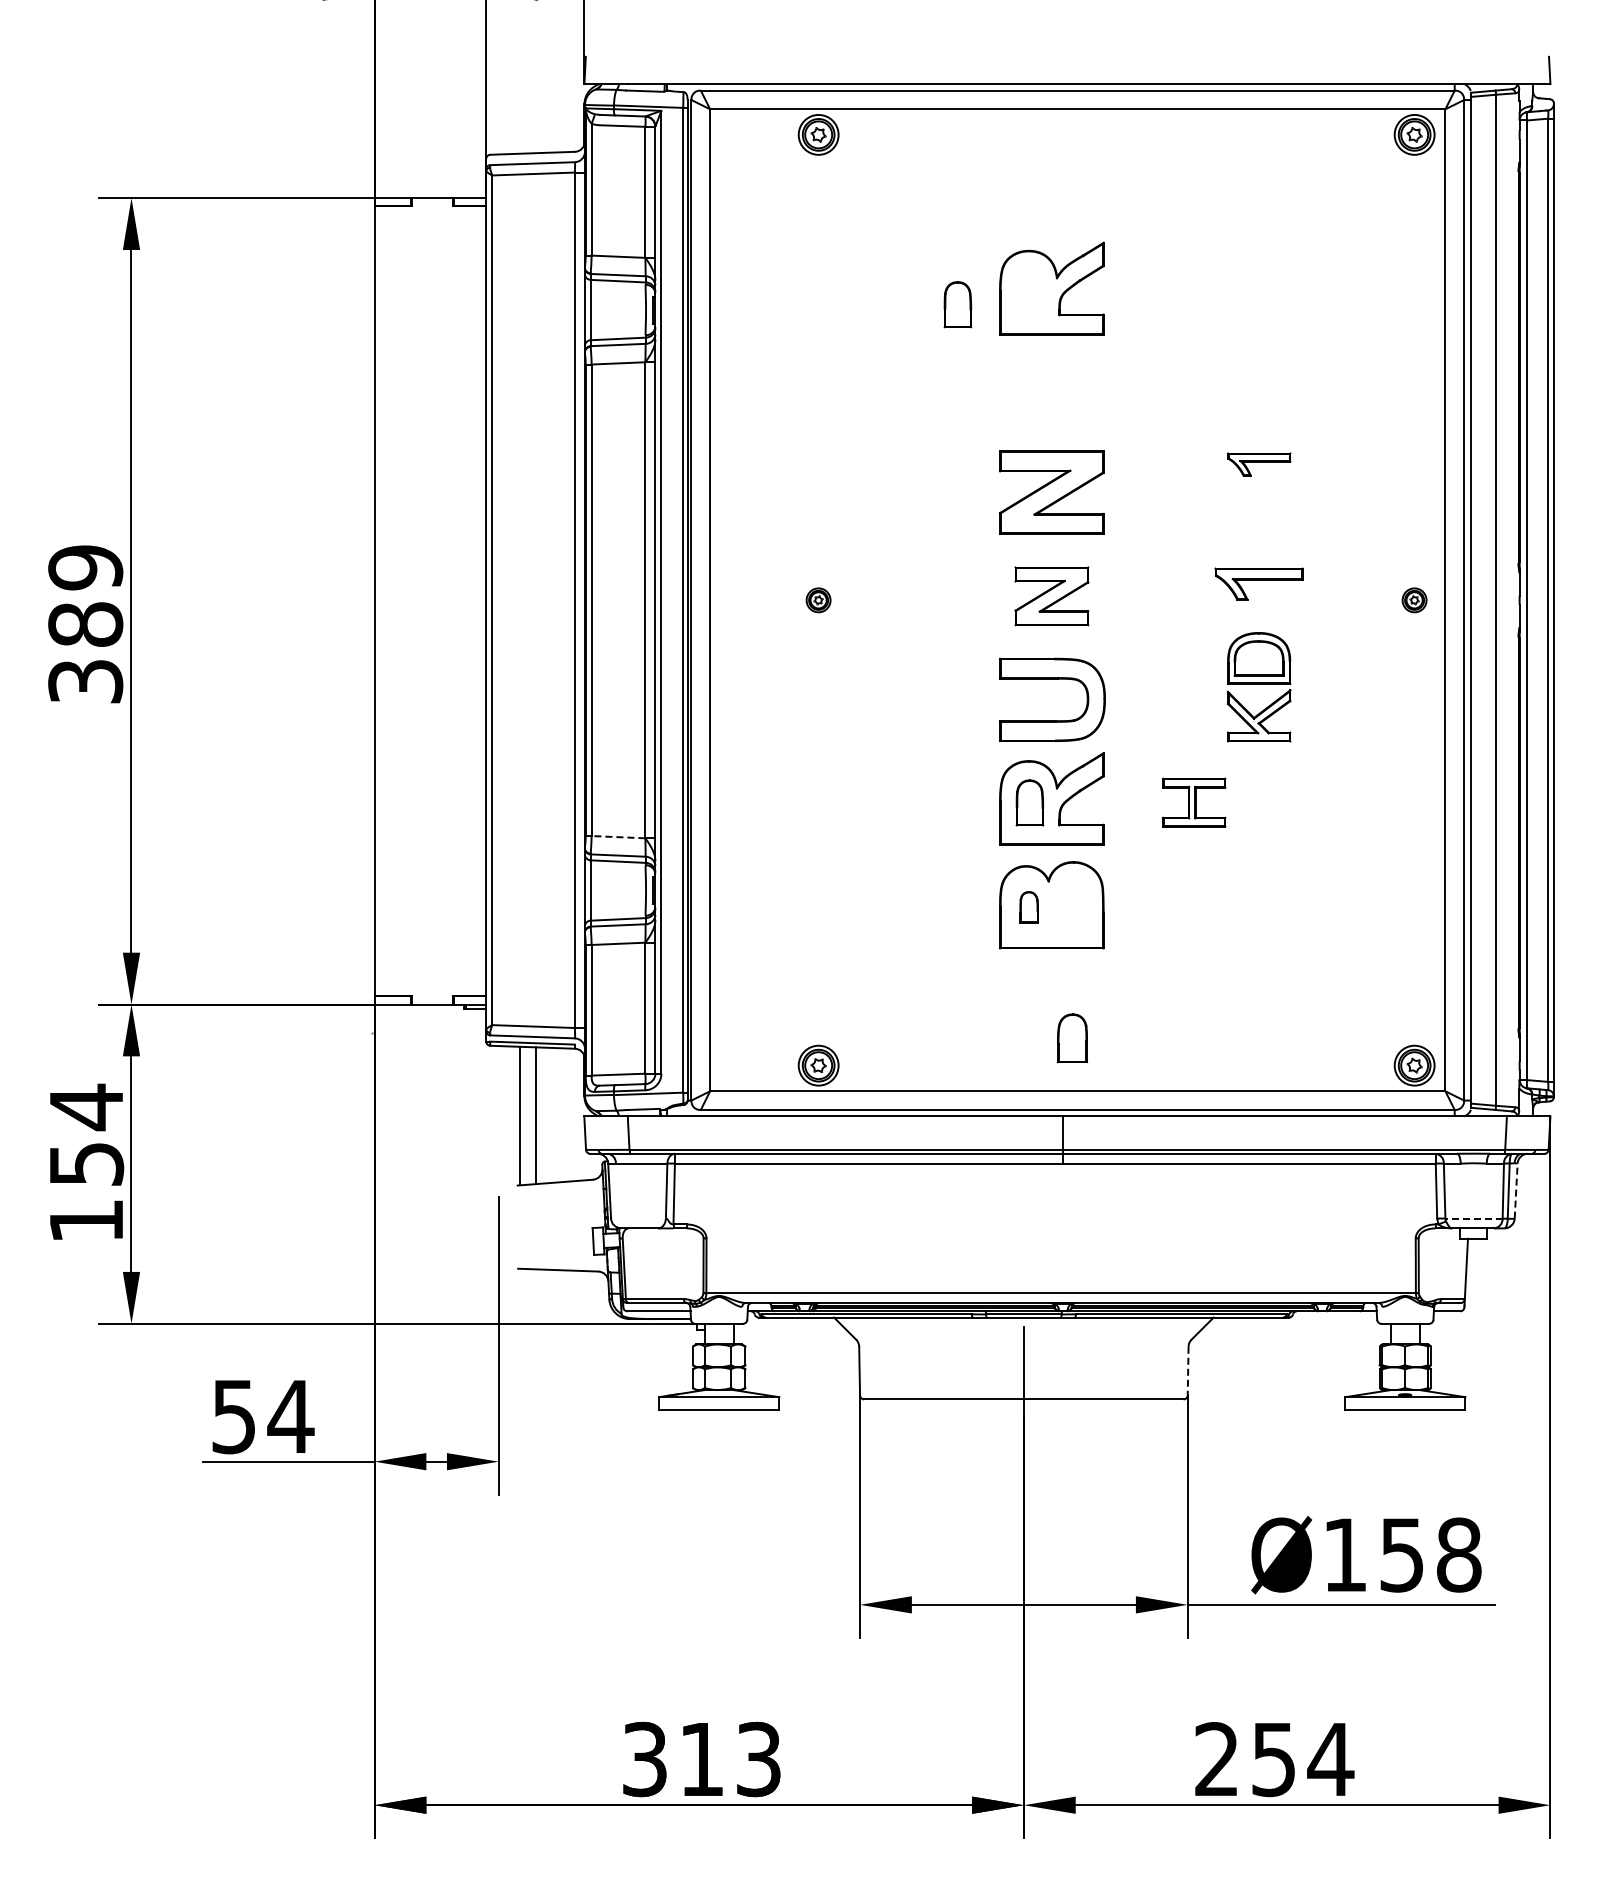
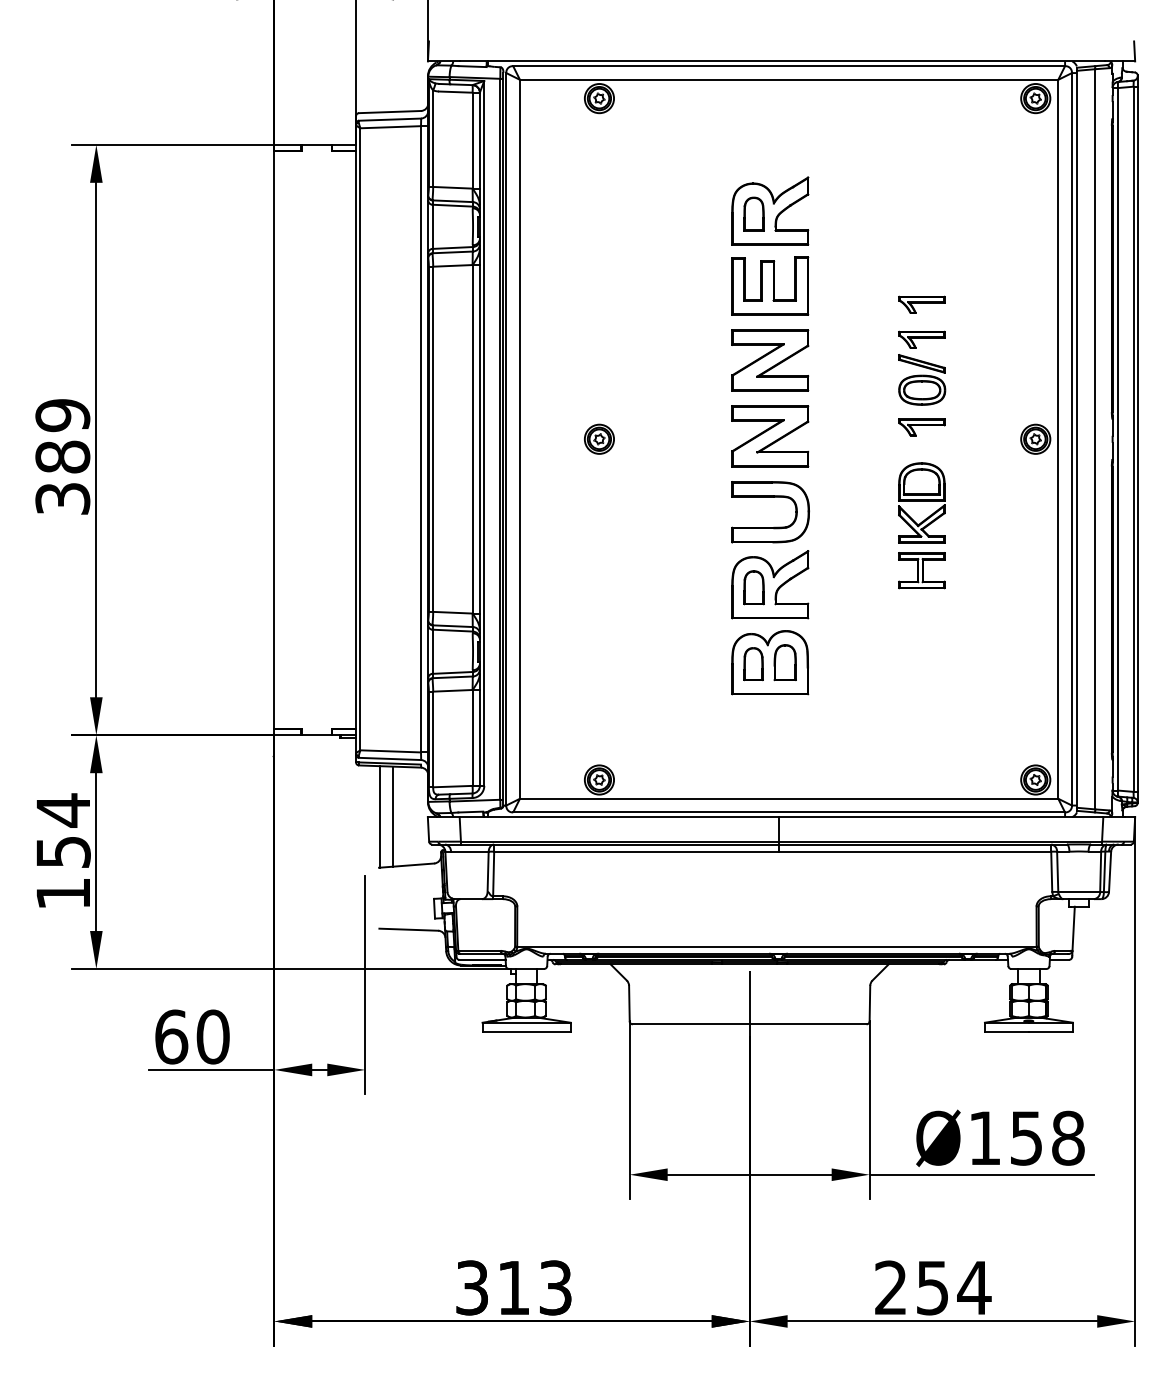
part: (957, 304) -> (753, 213), moved
part: (1051, 390) -> (769, 285), added
part: (1259, 416) -> (922, 304), added
part: (1259, 519) -> (922, 380), added
part: (1259, 584) -> (922, 427), size x0.71
part: (1051, 596) -> (769, 436), size x1.43
part: (818, 600) -> (599, 439), size x1.67
part: (1414, 600) -> (1035, 439), size x1.67
part: (1194, 802) -> (922, 570), moved
line: (618, 837) -> (452, 612), dashed -> solid
part: (1028, 907) -> (753, 664), size x1.43
part: (1071, 1038) -> (784, 662), moved
line: (1516, 1191) -> (1110, 872), dashed -> solid
line: (1474, 1218) -> (1079, 891), dashed -> solid
line: (1188, 1371) -> (870, 1003), dashed -> solid
text: (263, 1416) -> (192, 1036), 54 -> 60

